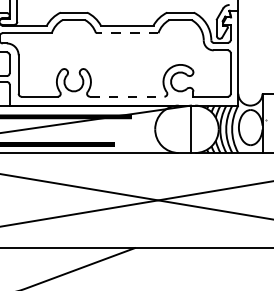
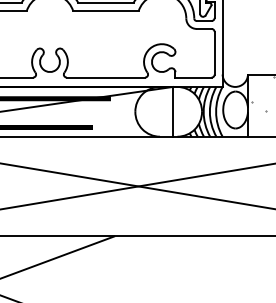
line: (126, 33) -> (105, 11), dashed -> solid
line: (127, 96) -> (106, 77), dashed -> solid

